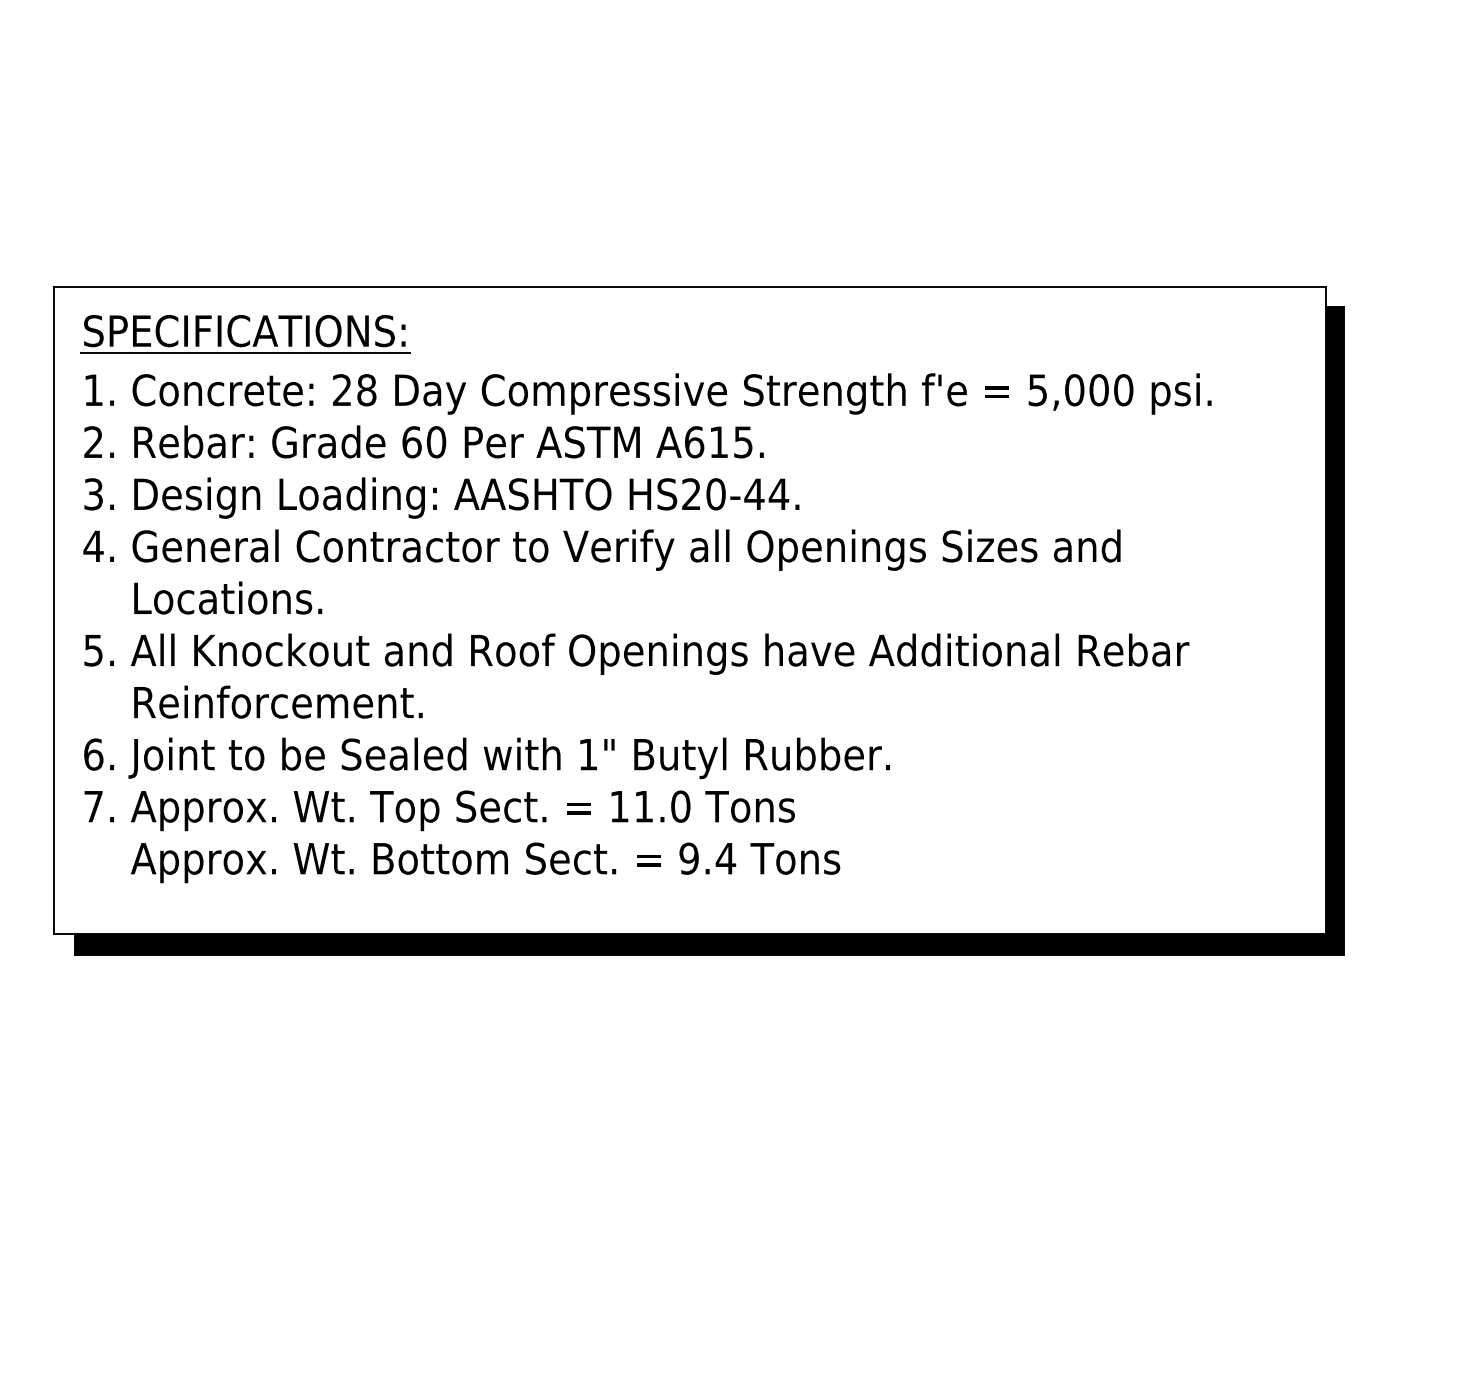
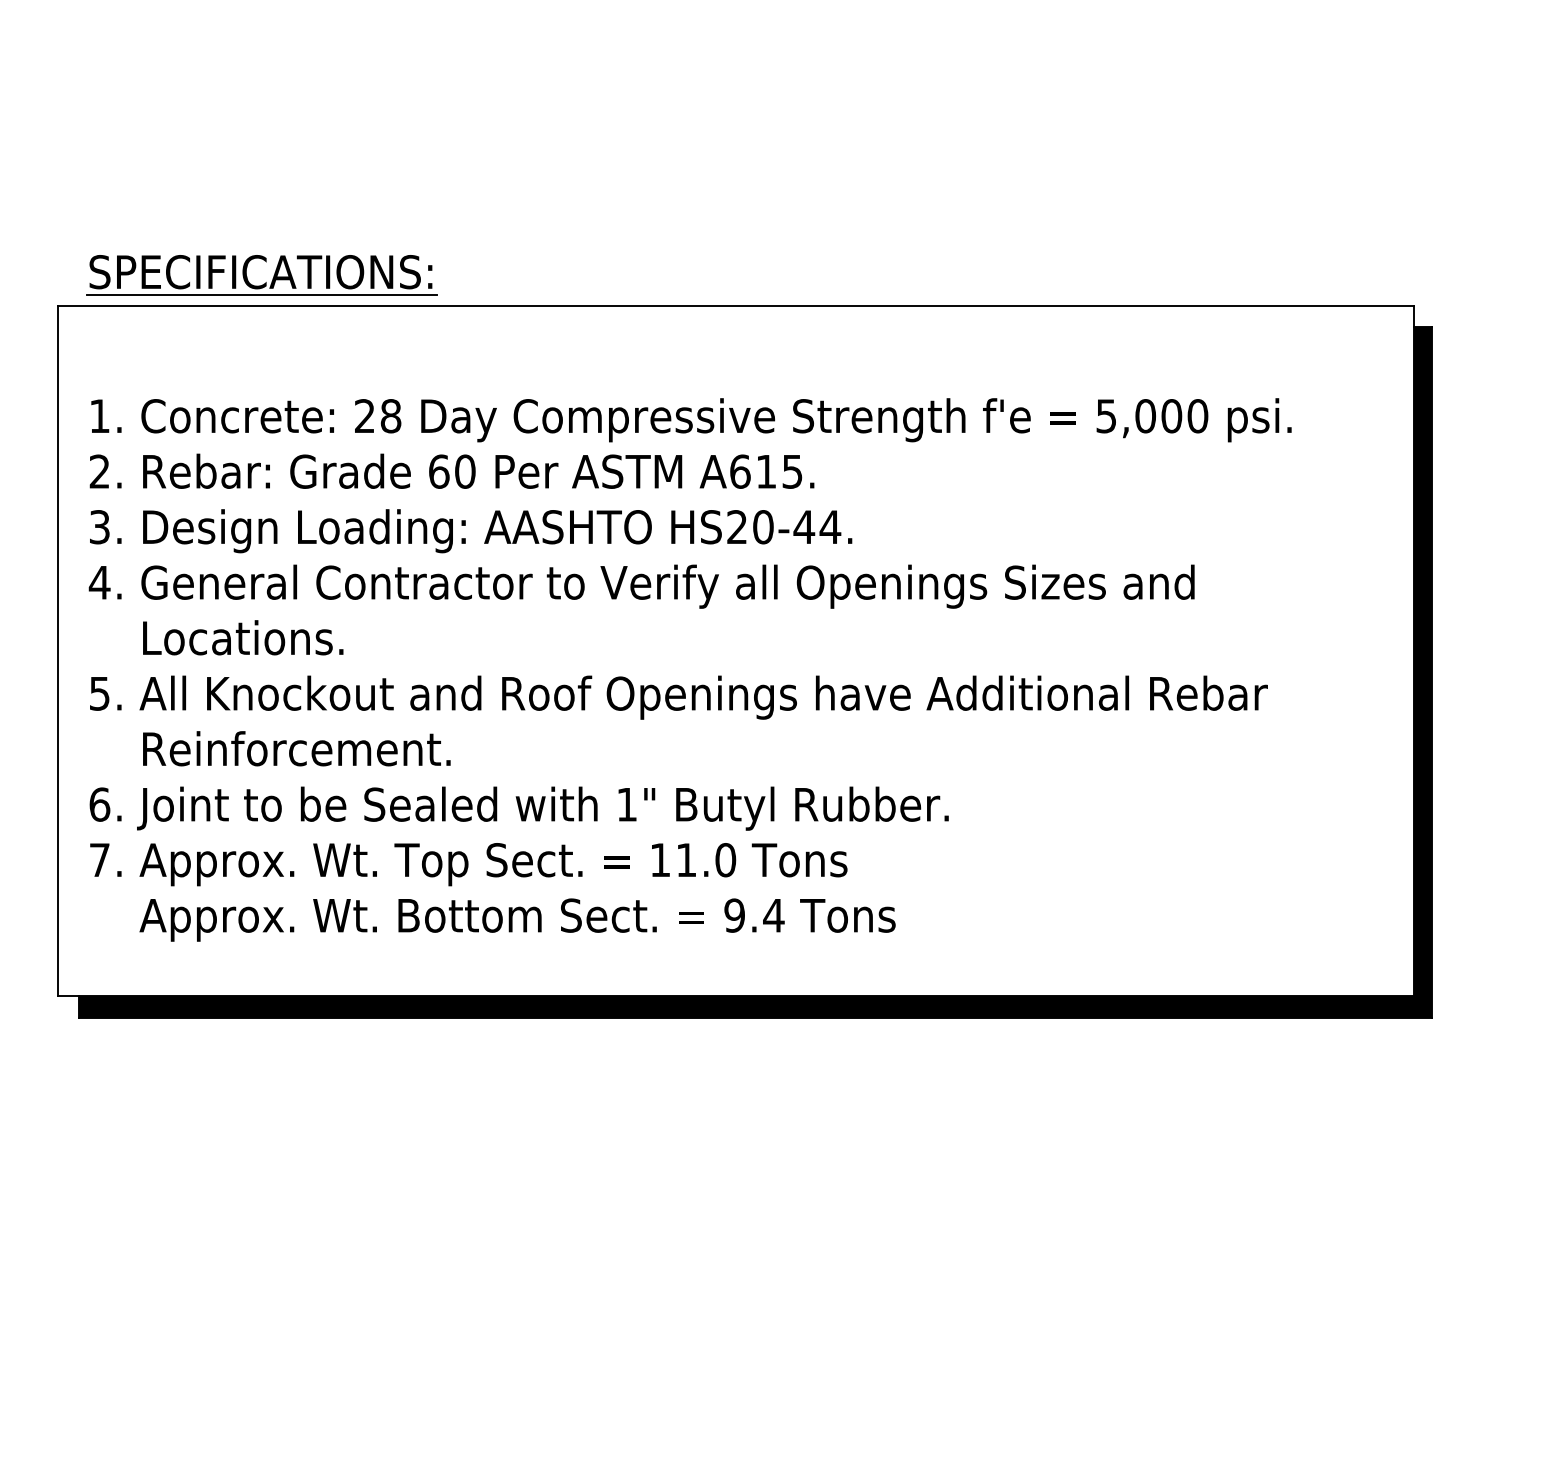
part: (249, 340) -> (265, 282), moved

